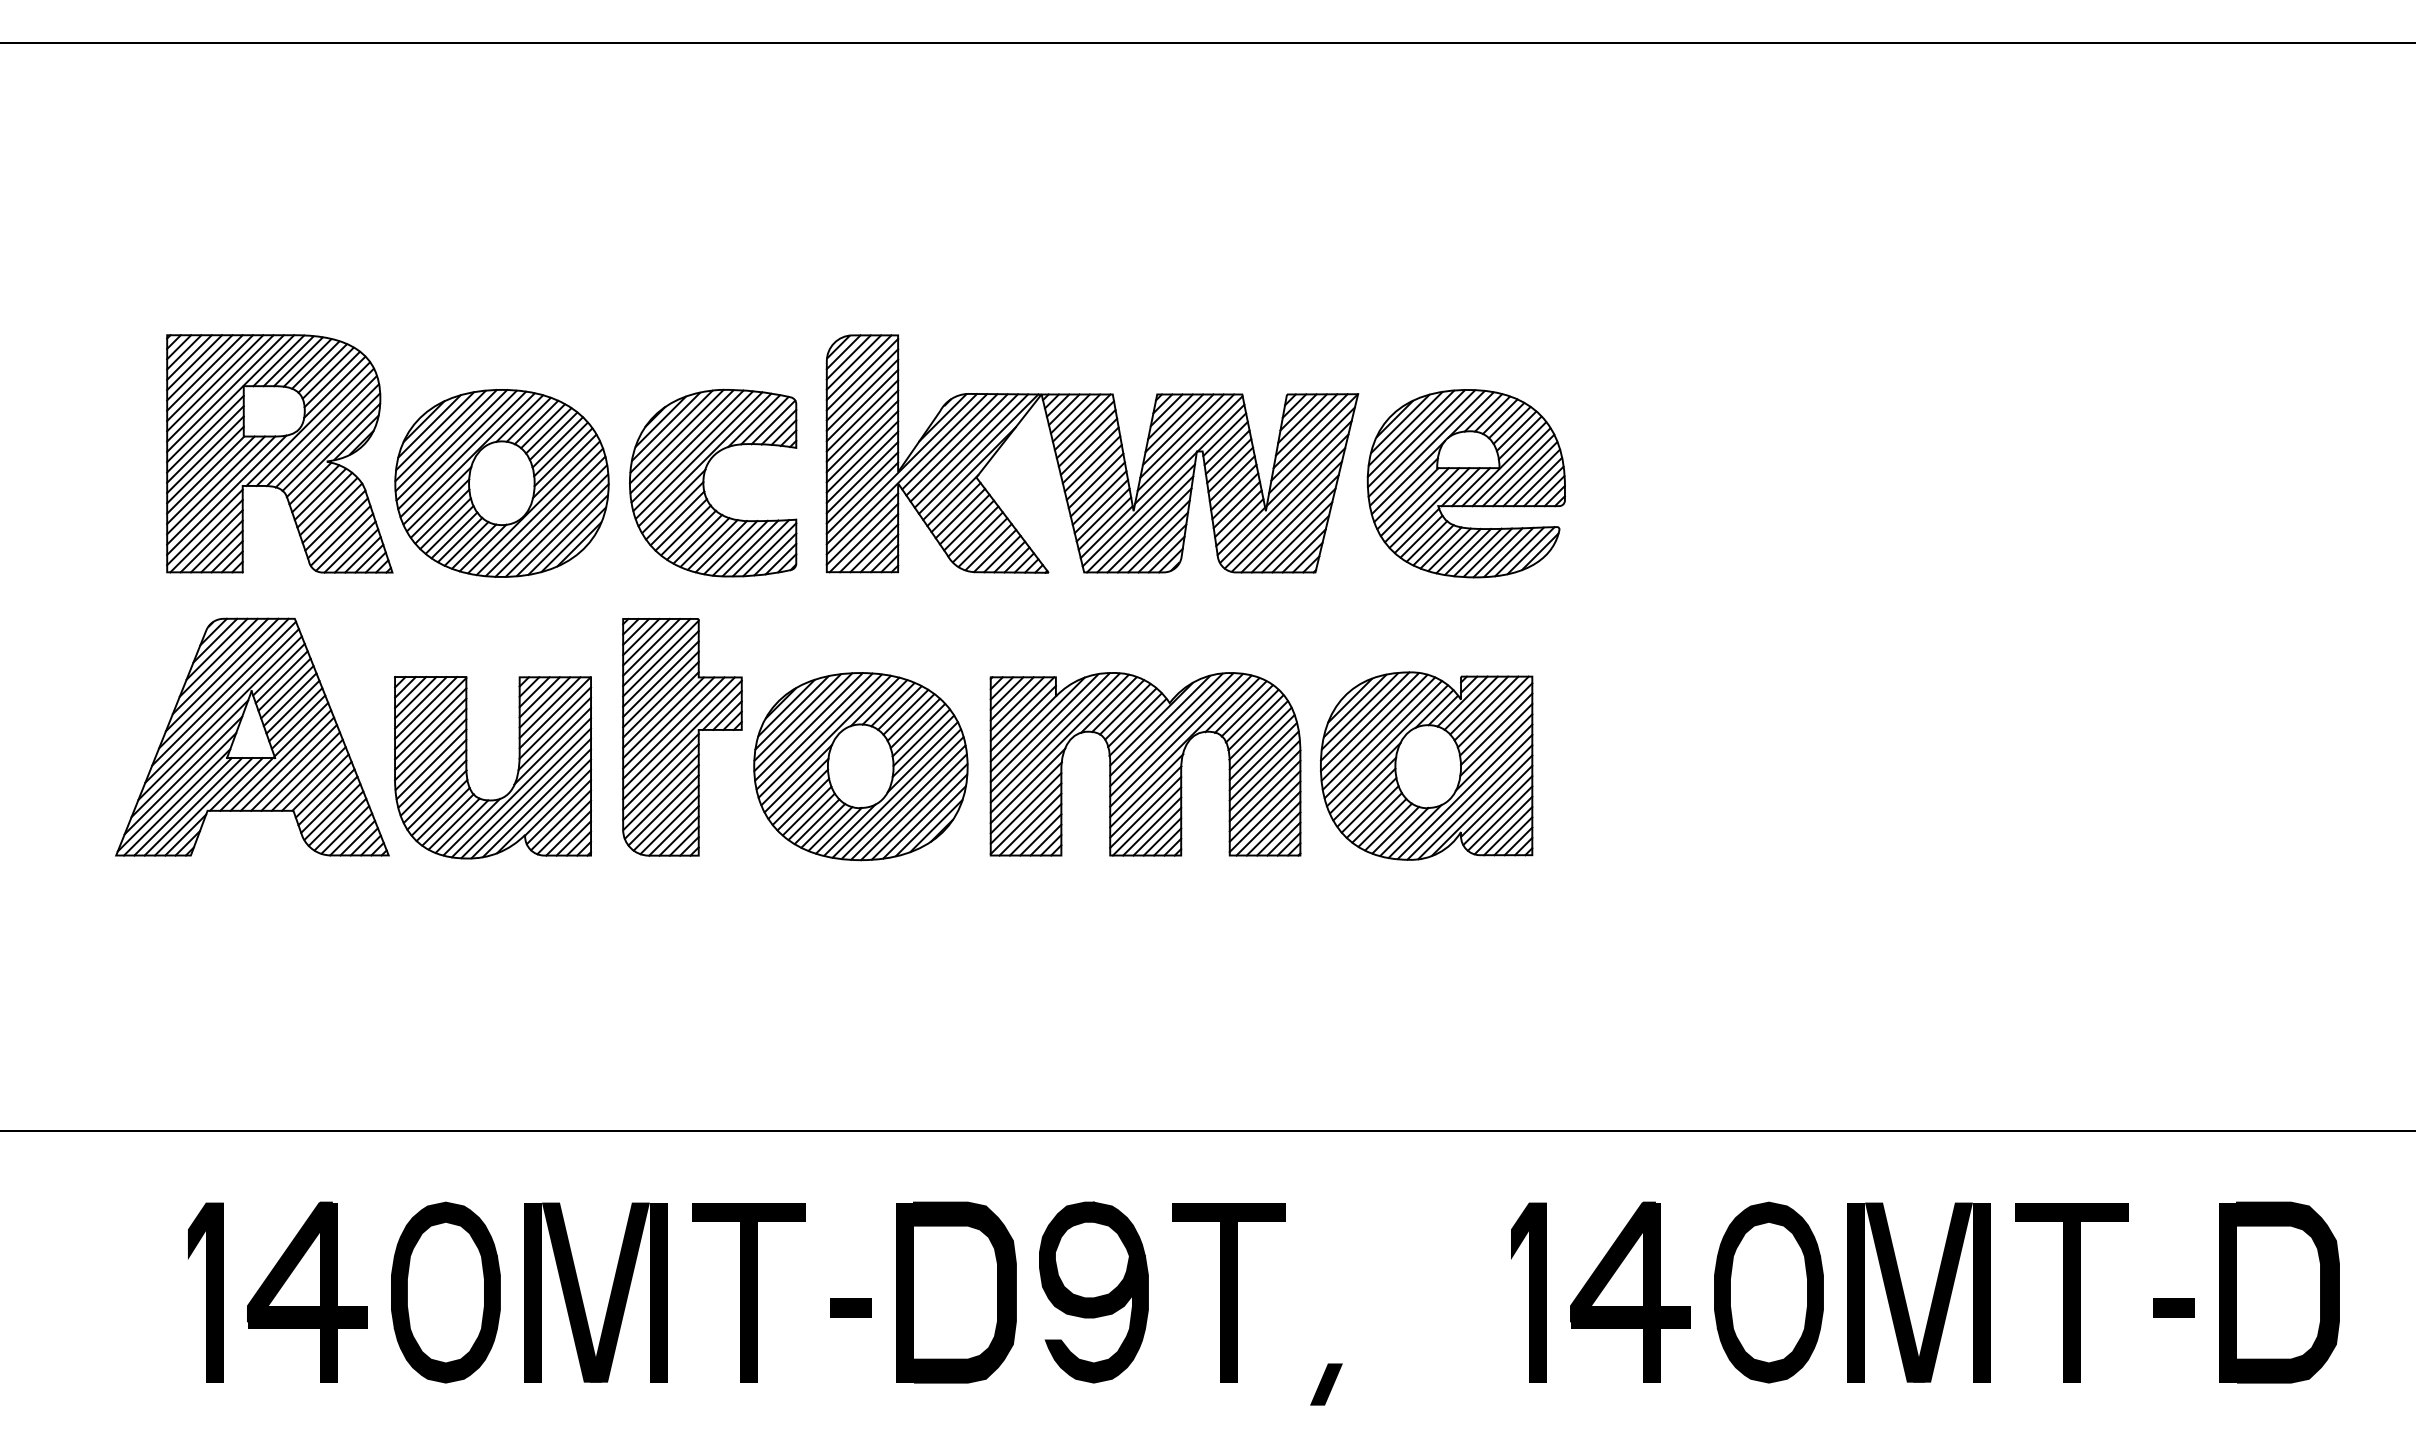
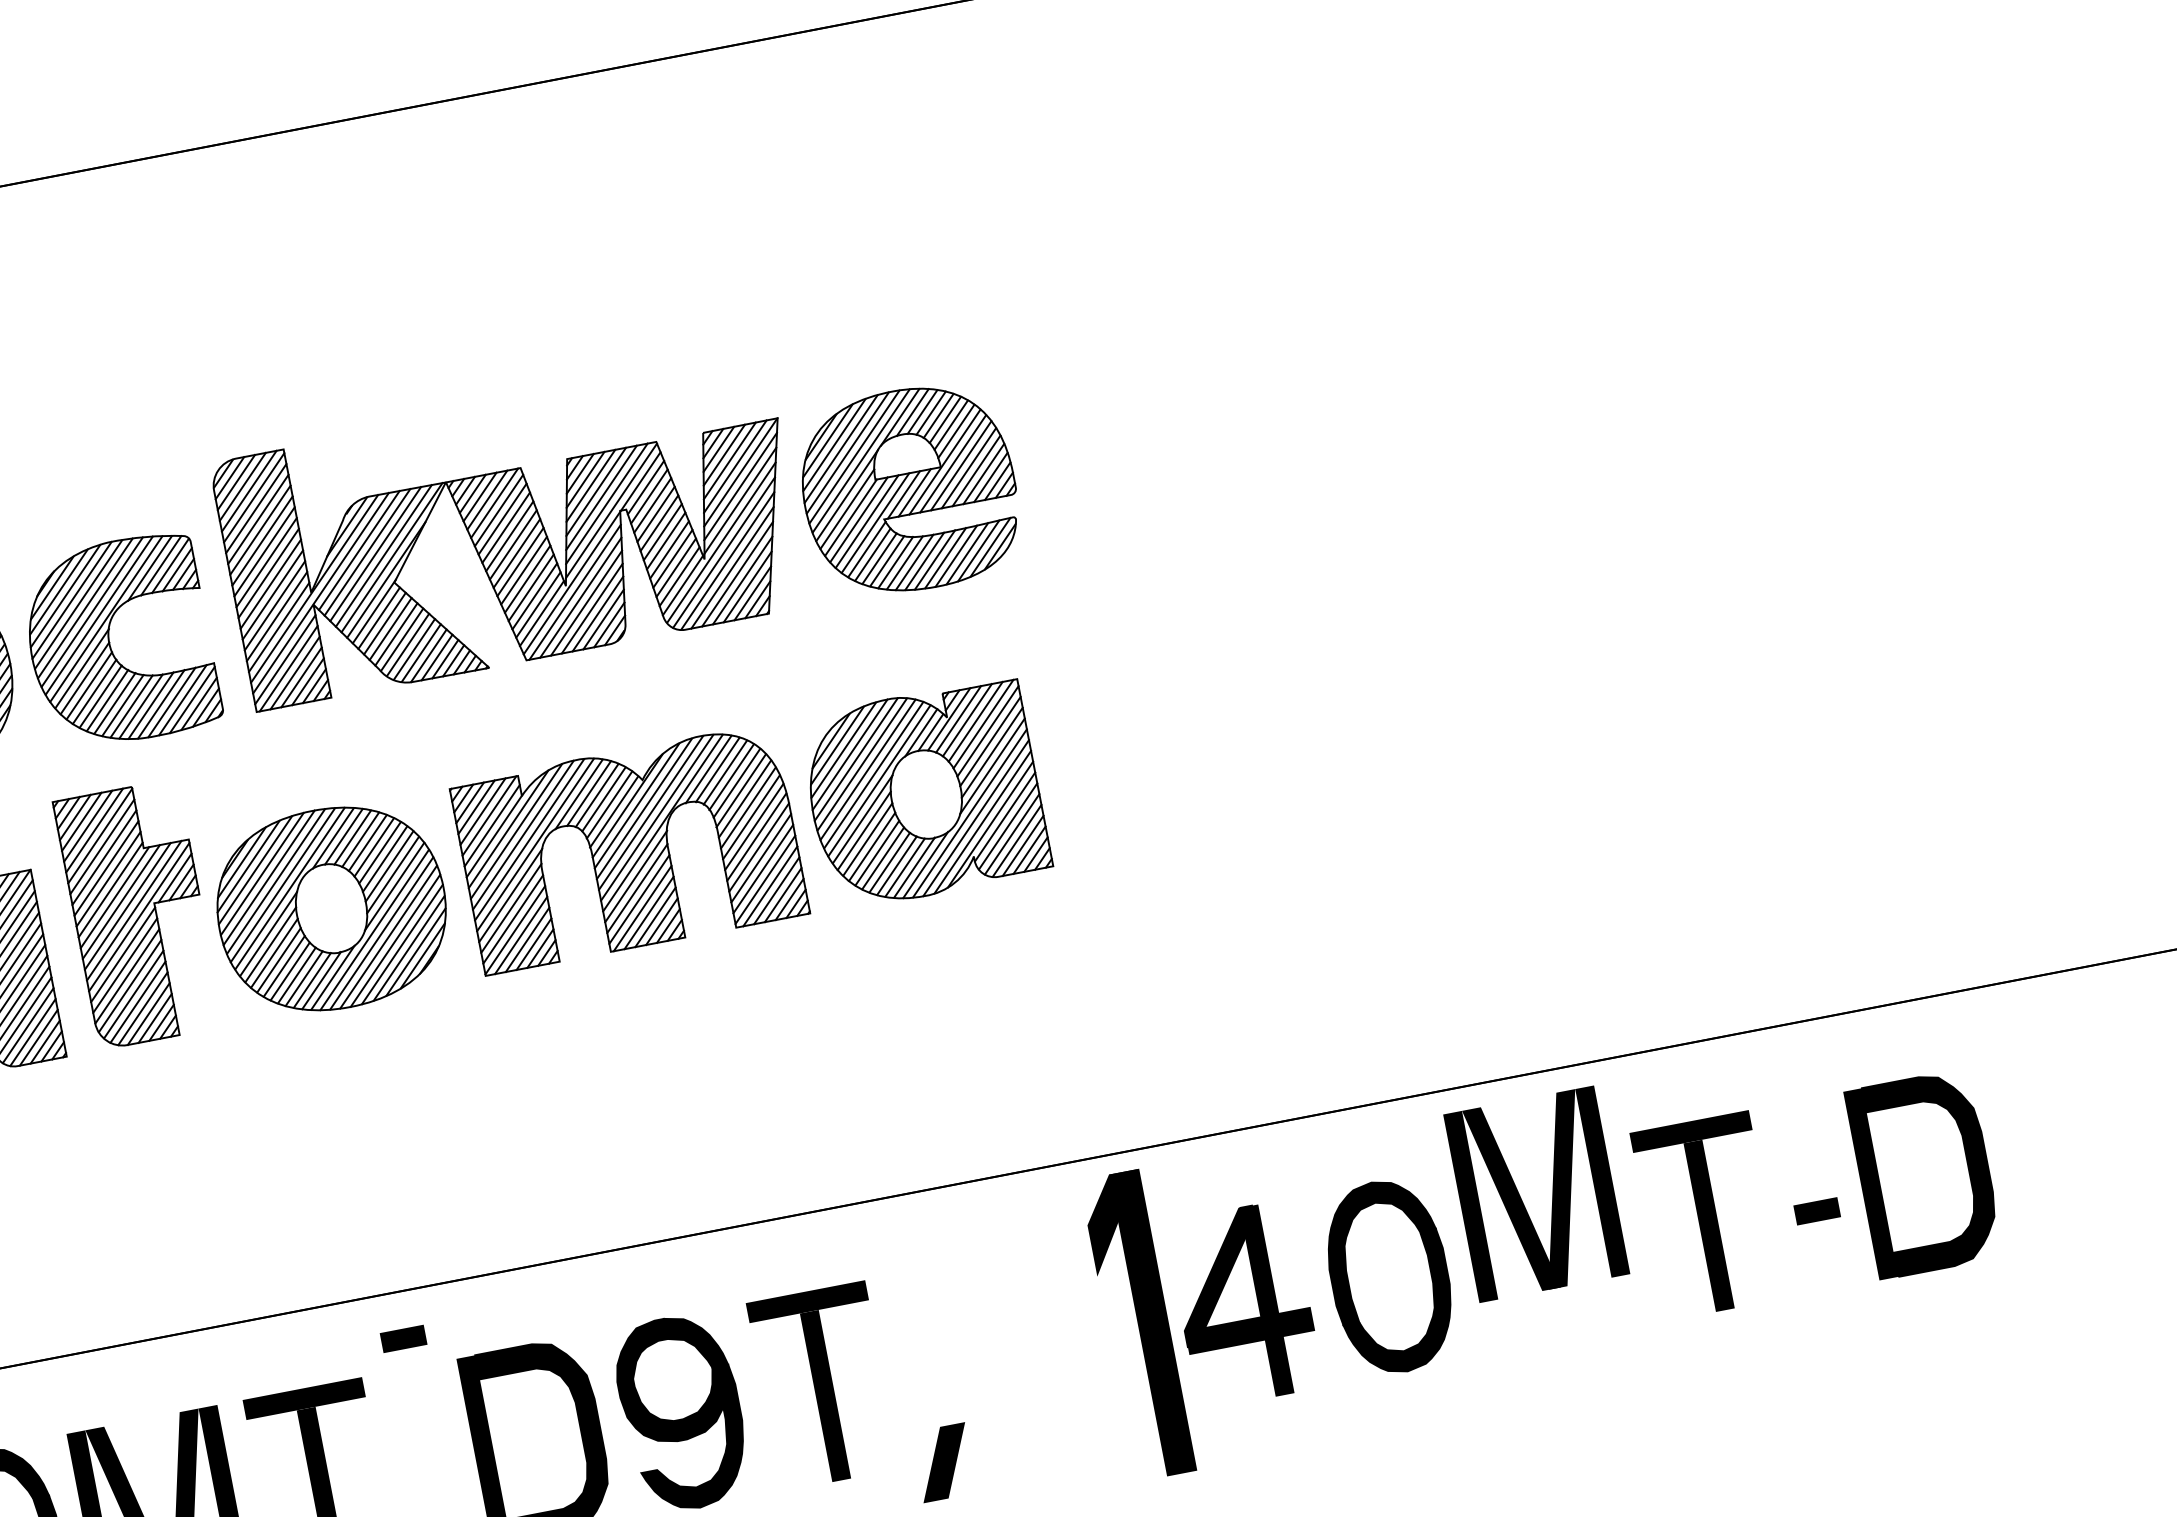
part: (1528, 1292) -> (1137, 1325), size x1.6
part: (1905, 1297) -> (1523, 1202), moved
part: (850, 1307) -> (403, 1338), moved
part: (1326, 1384) -> (944, 1462), size x1.6

